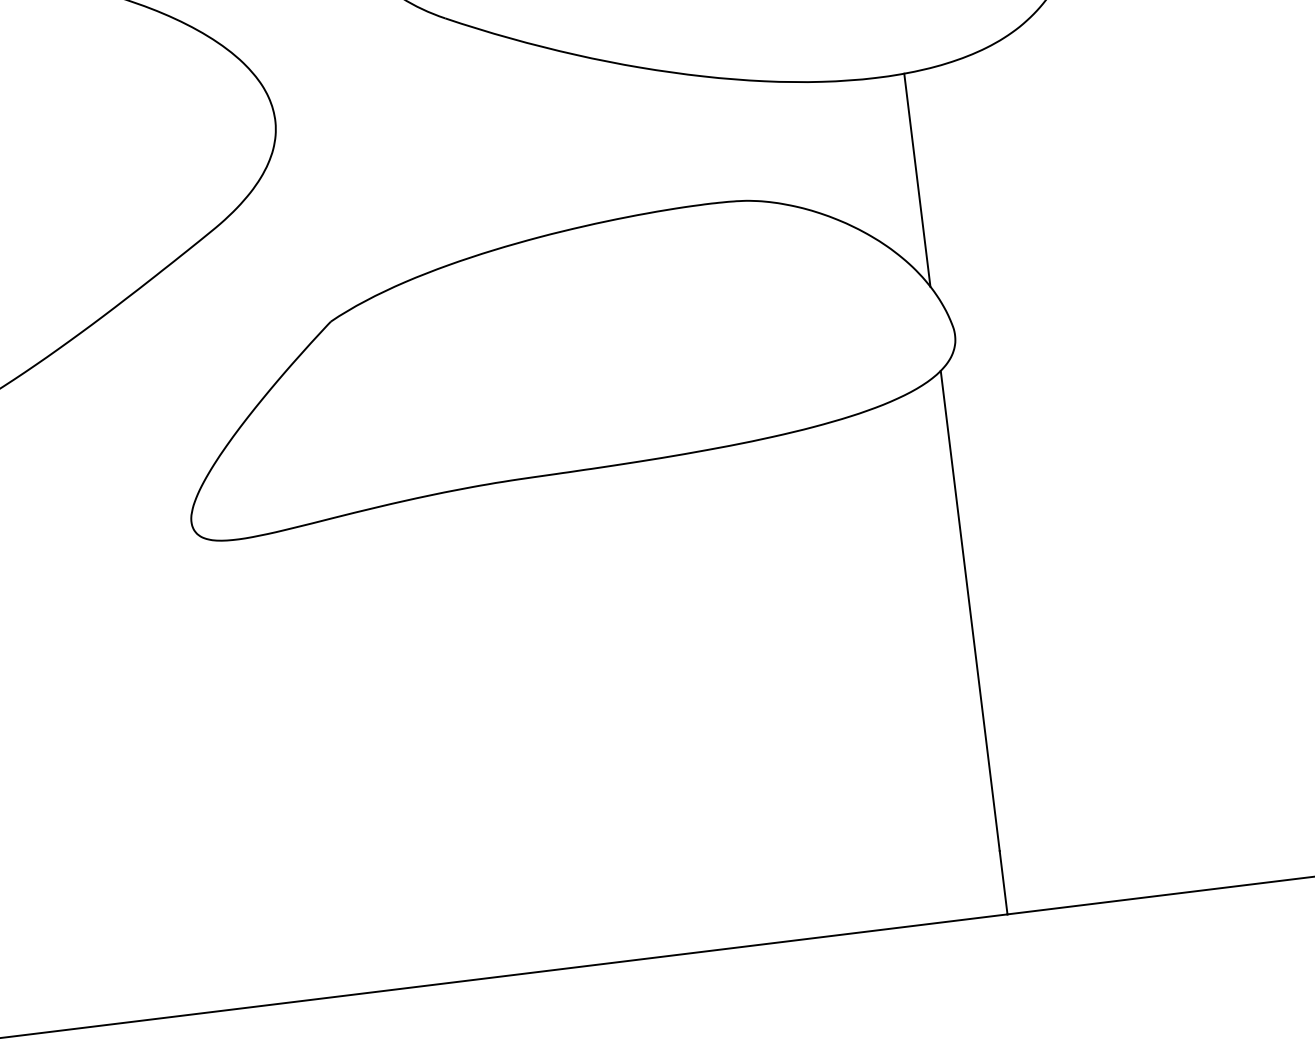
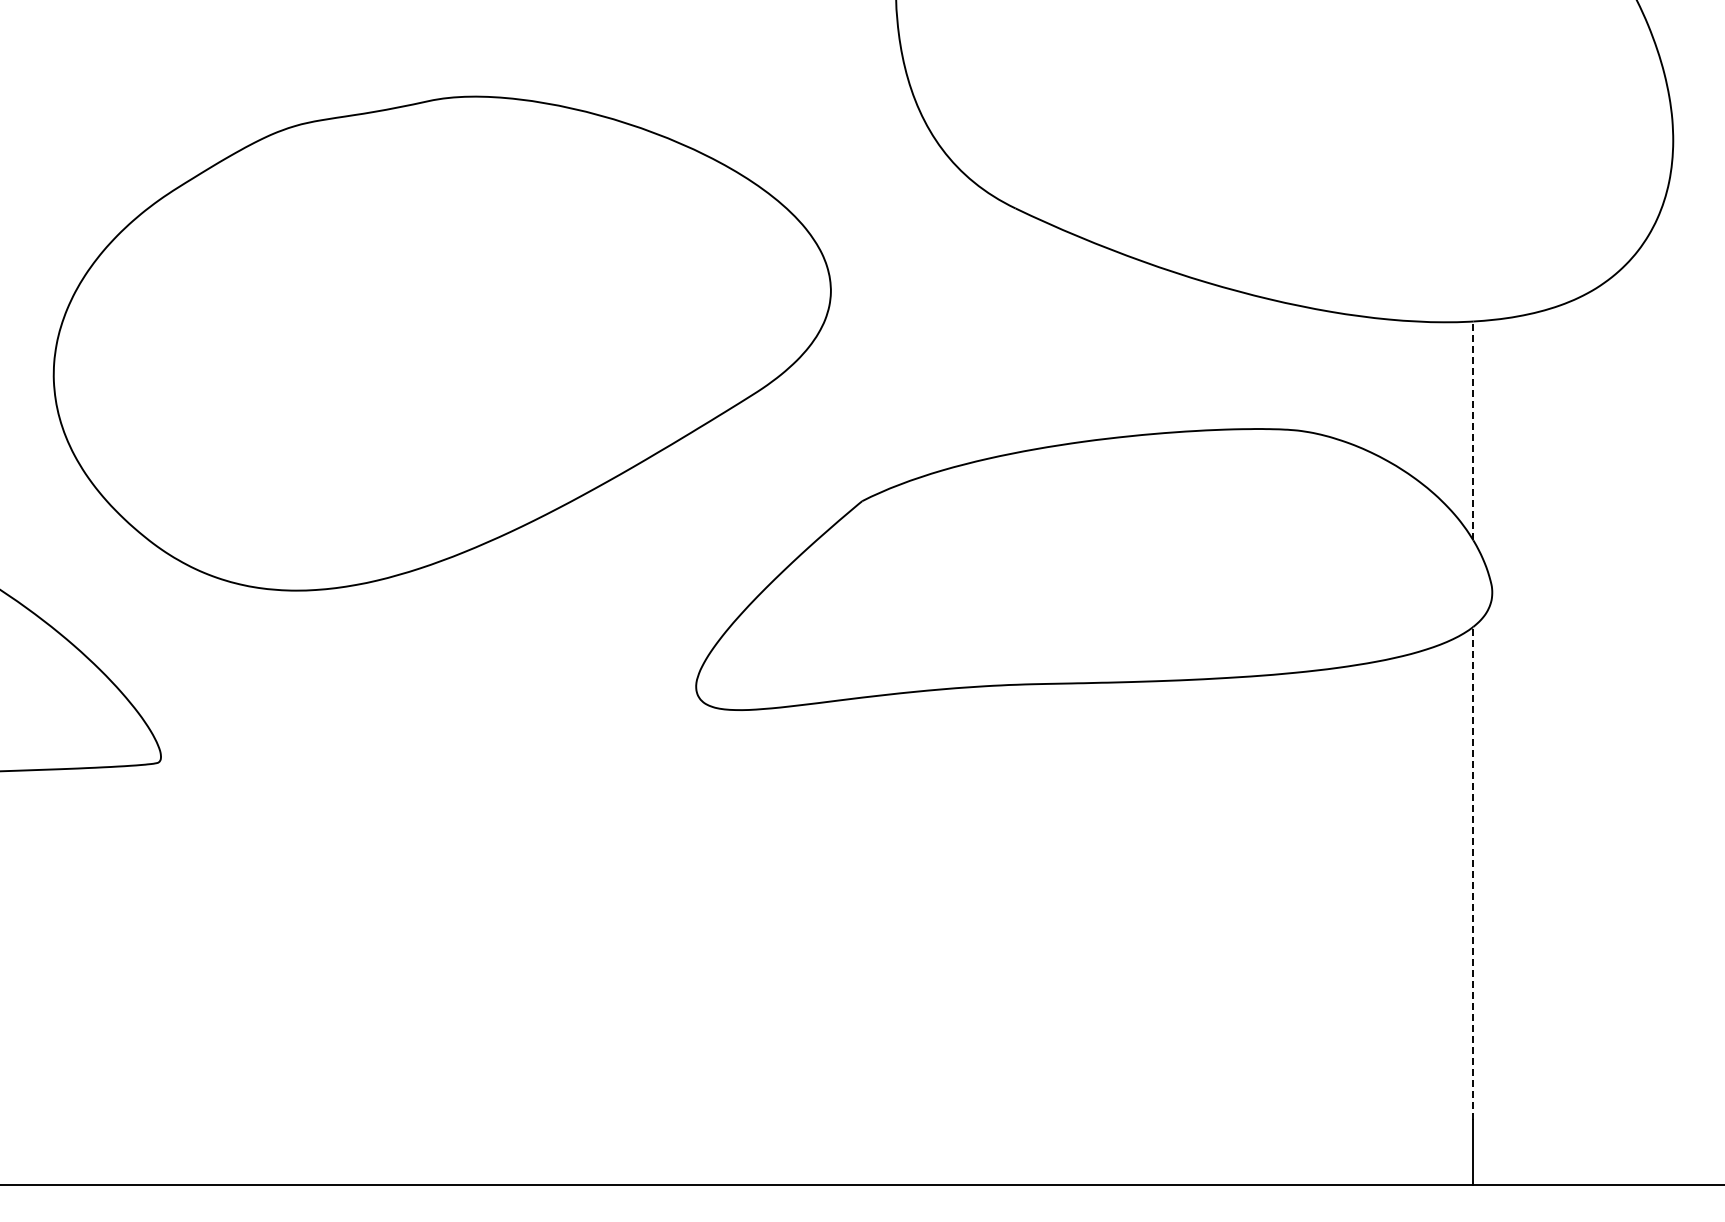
line: (917, 179) -> (1473, 430), solid -> dashed
line: (970, 610) -> (1473, 873), solid -> dashed

